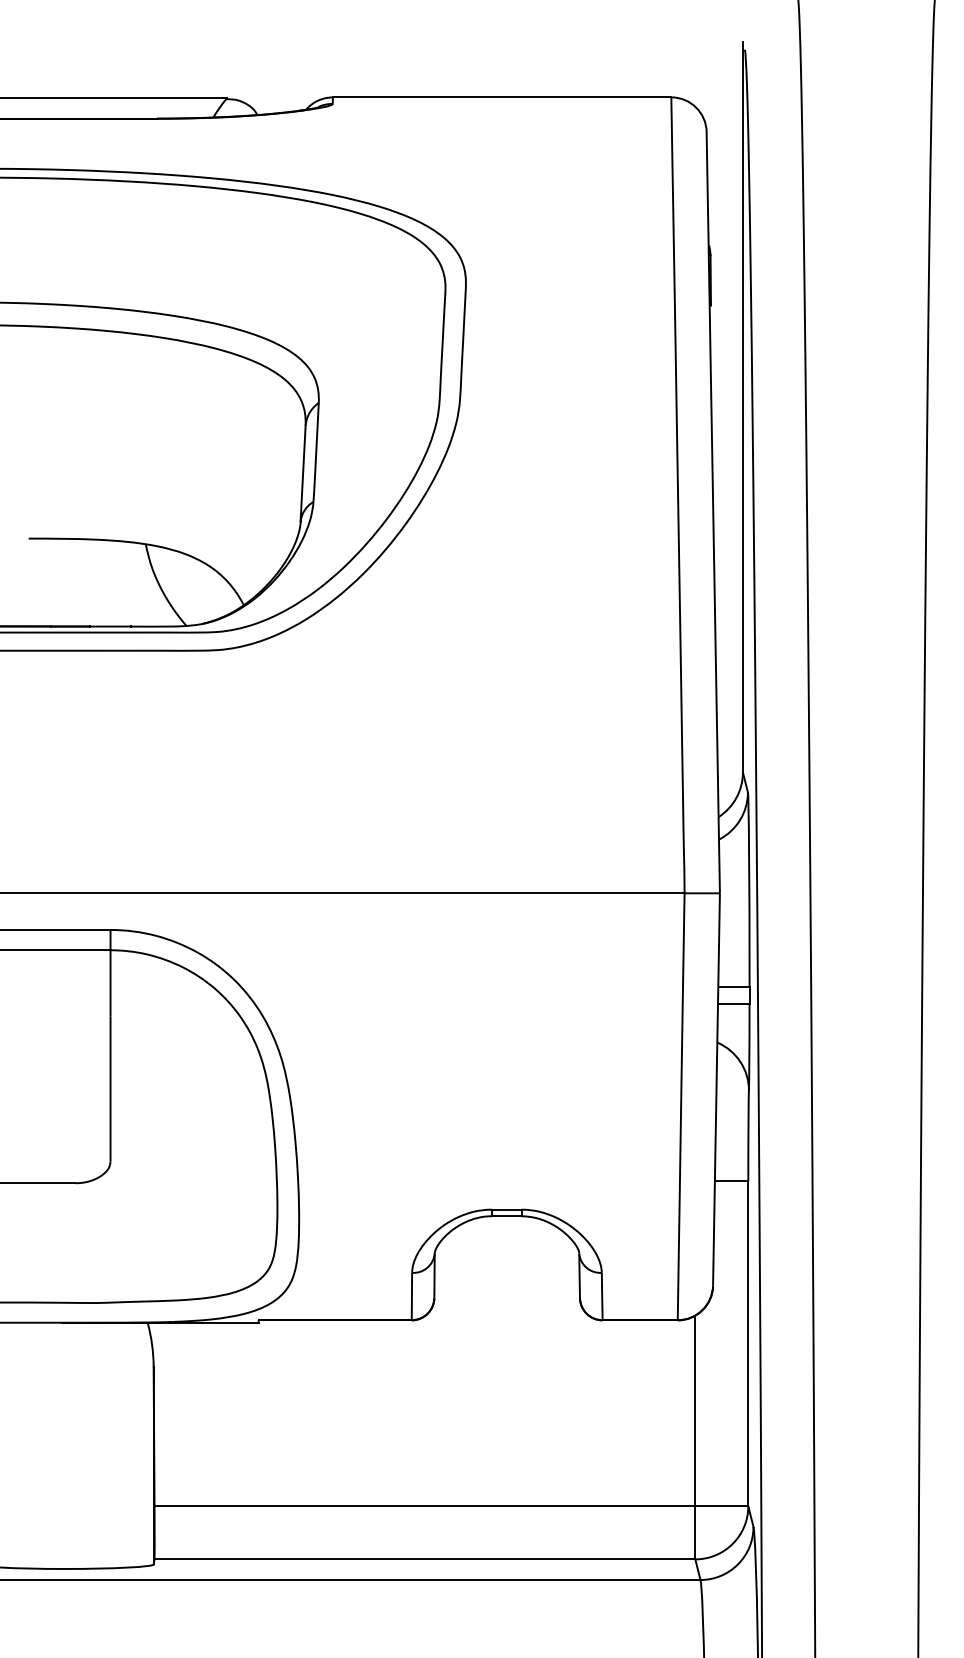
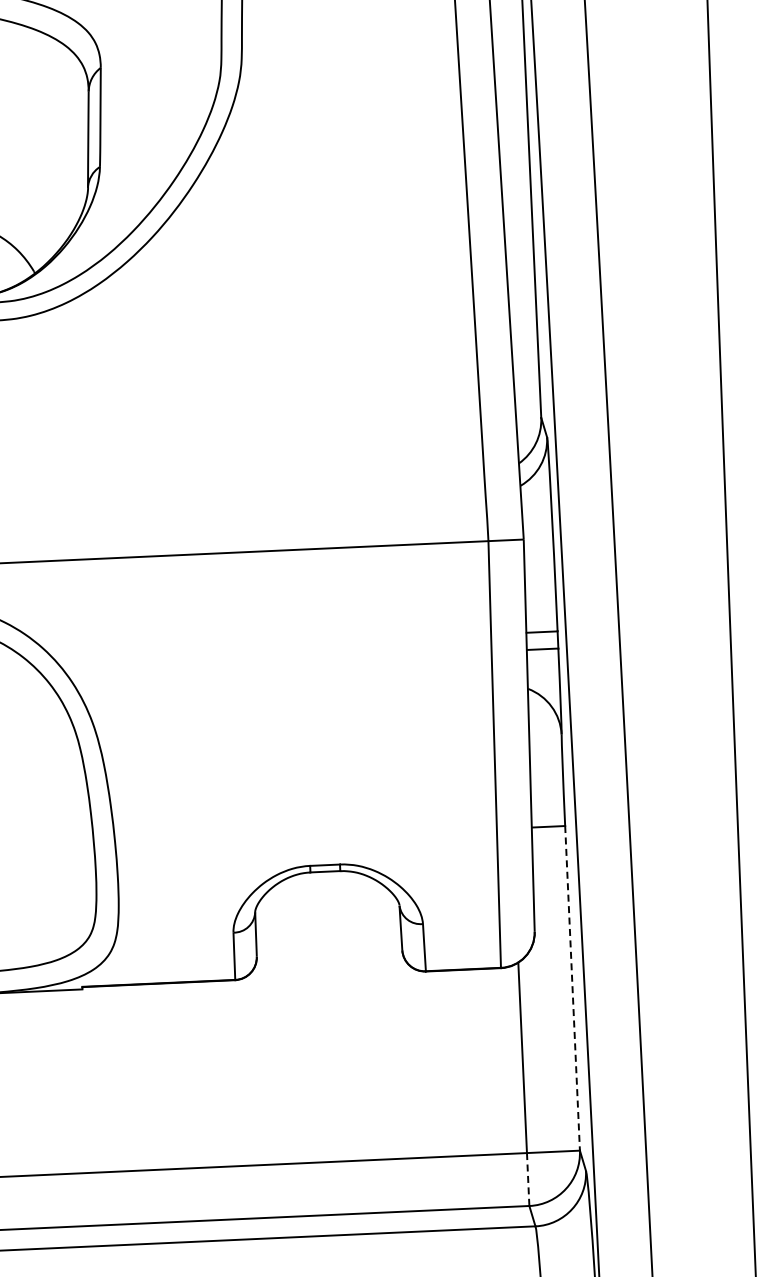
line: (748, 1344) -> (572, 988), solid -> dashed
line: (695, 1533) -> (528, 1180), solid -> dashed

